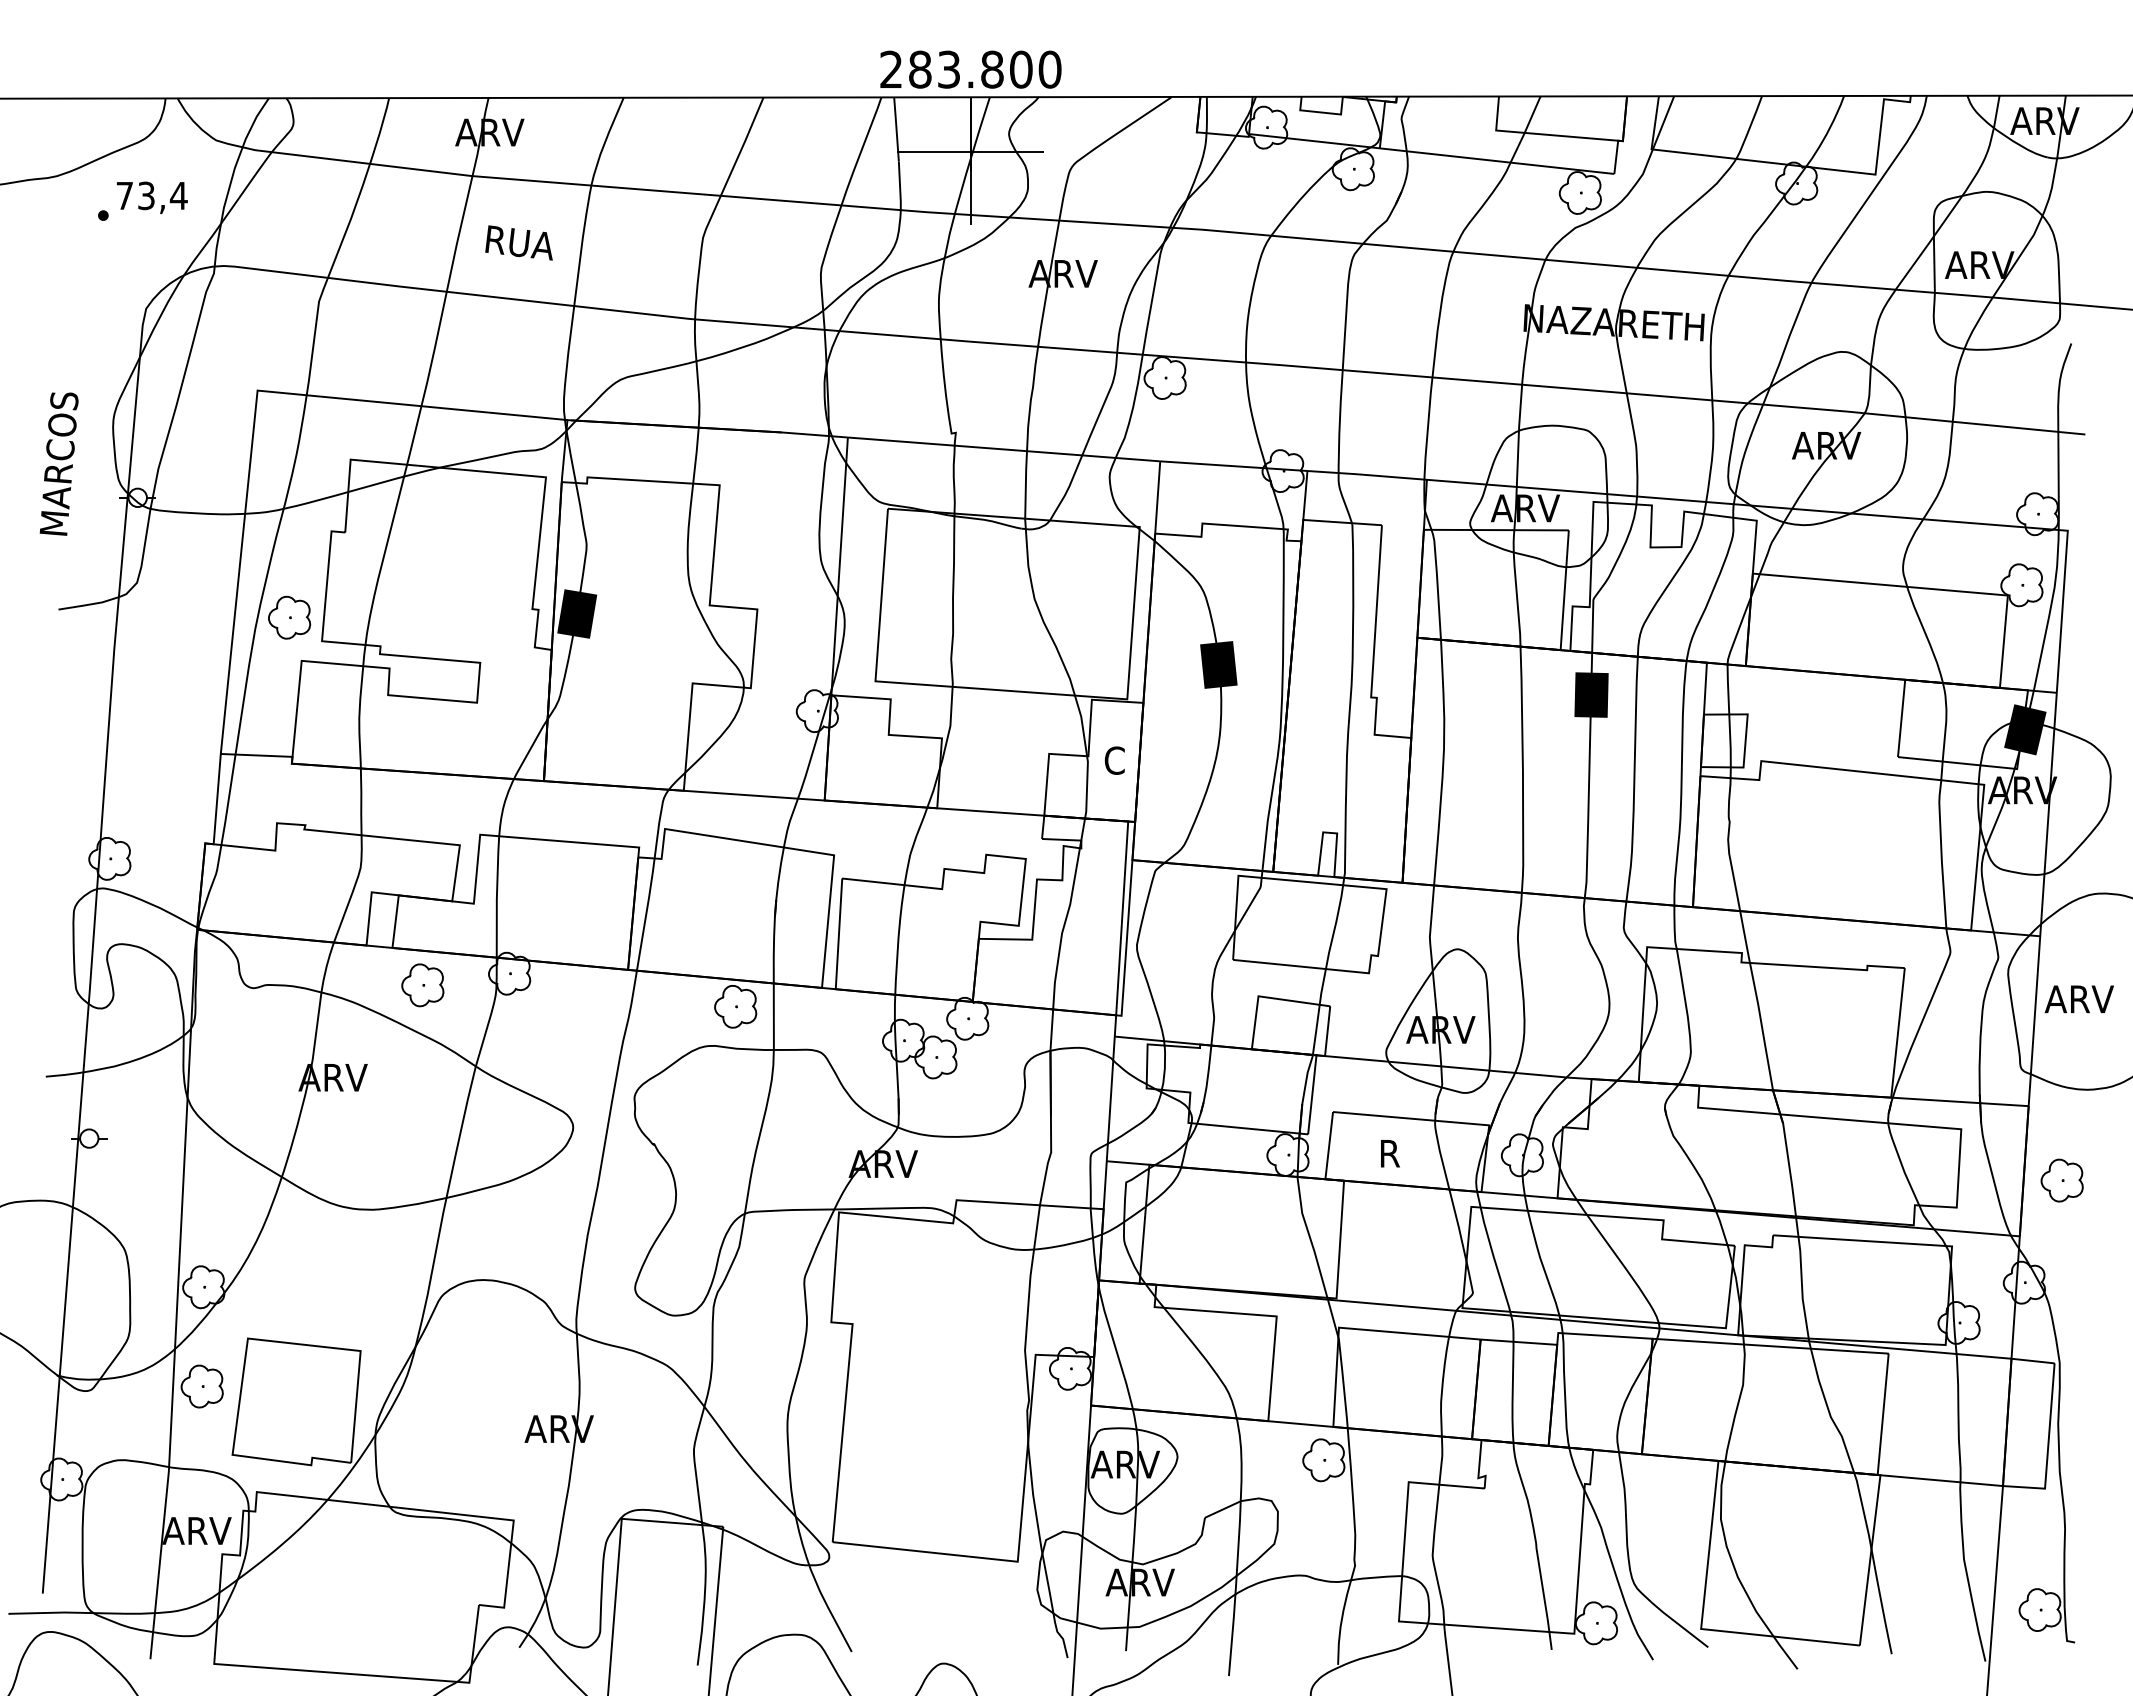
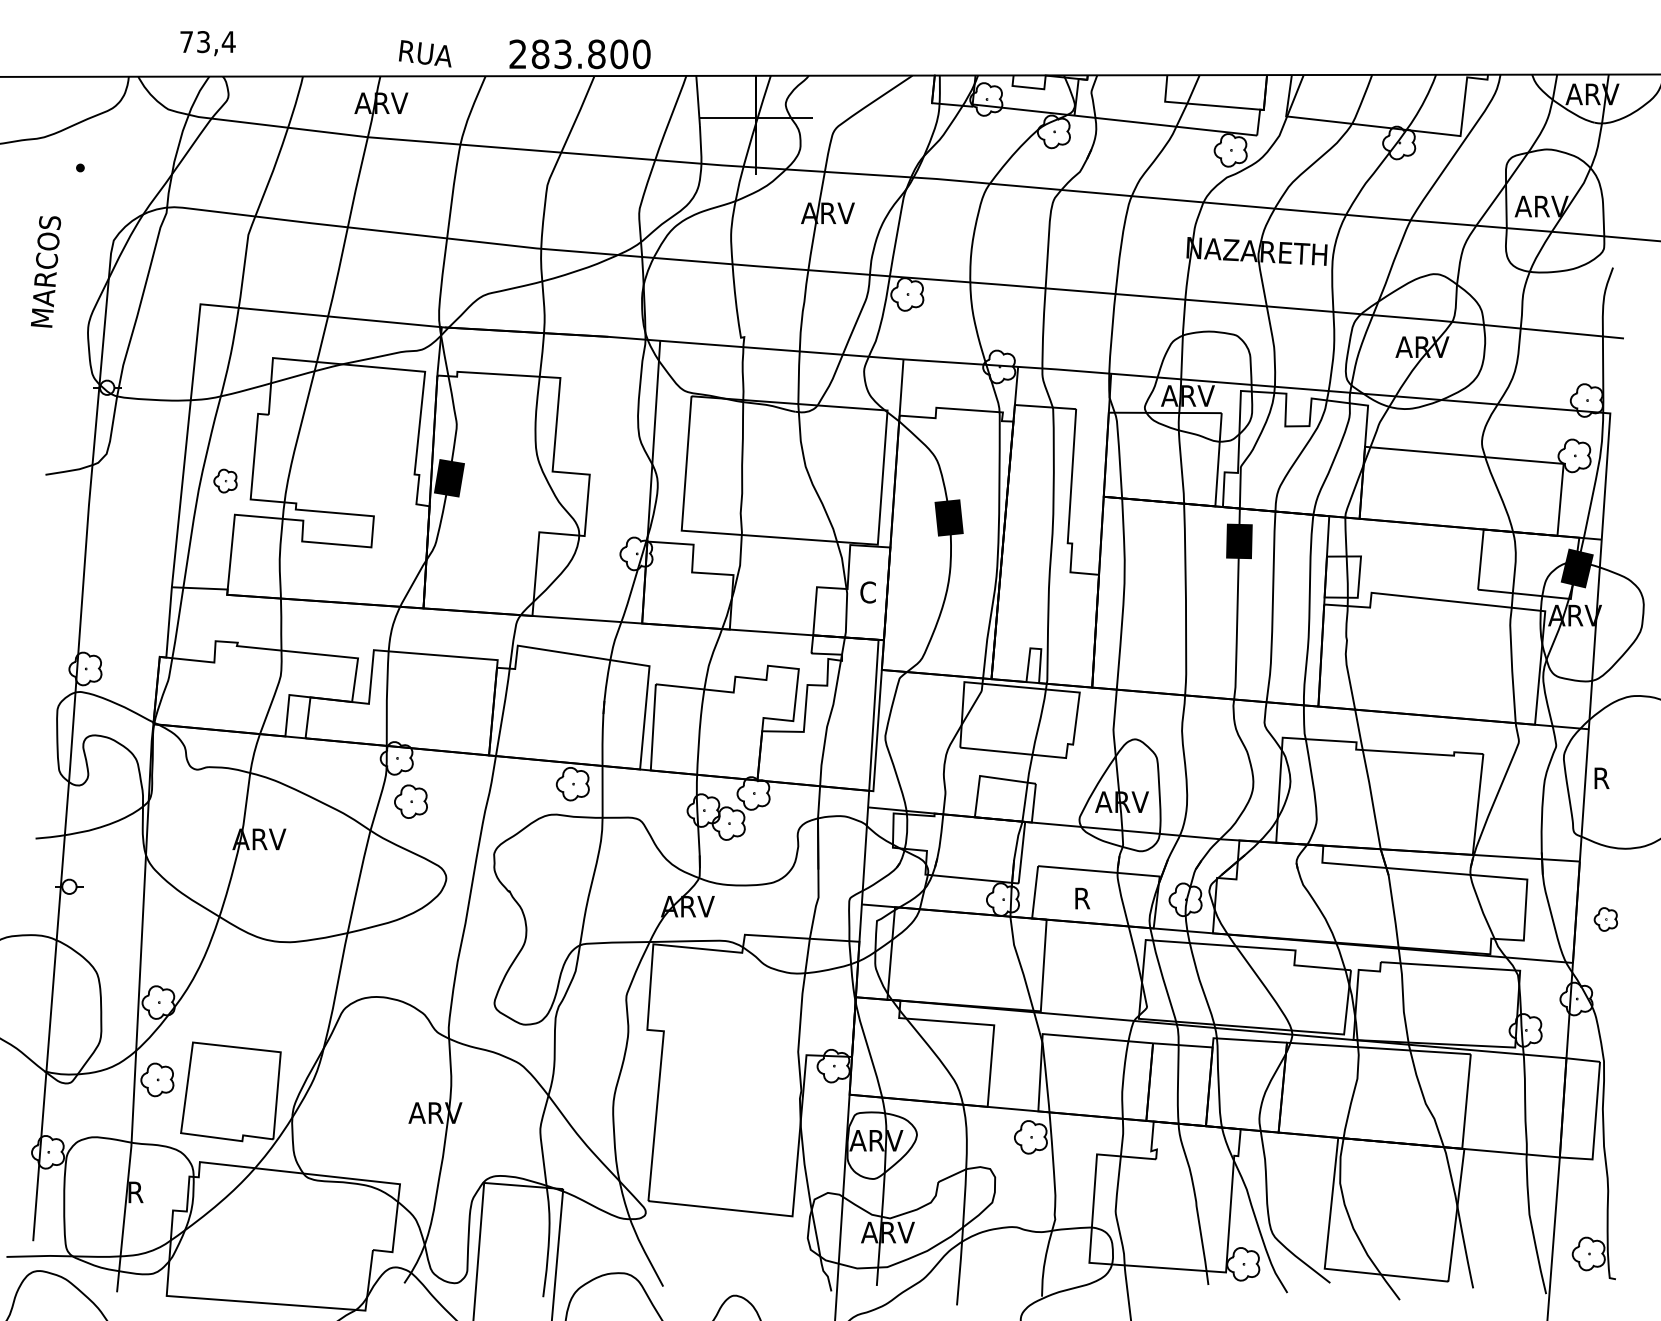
text: (970, 69) -> (579, 54), moved
text: (152, 197) -> (208, 43), moved
text: (518, 242) -> (424, 53), moved
text: (58, 463) -> (45, 271), moved
part: (289, 617) -> (225, 480), size x0.7
part: (422, 985) -> (410, 801), moved
text: (2078, 999) -> (1618, 778), ARV -> R
part: (2061, 1180) -> (1605, 919), size x0.7
text: (196, 1530) -> (152, 1192), ARV -> R

